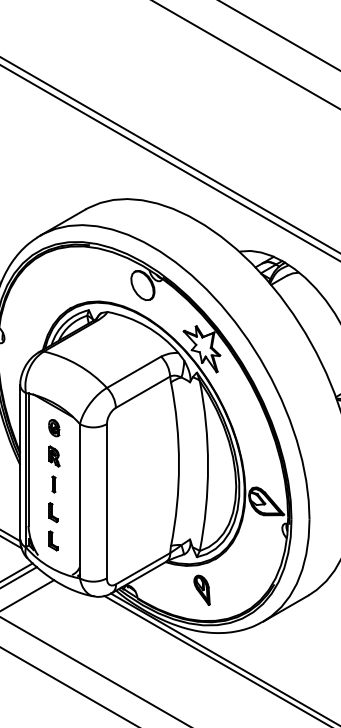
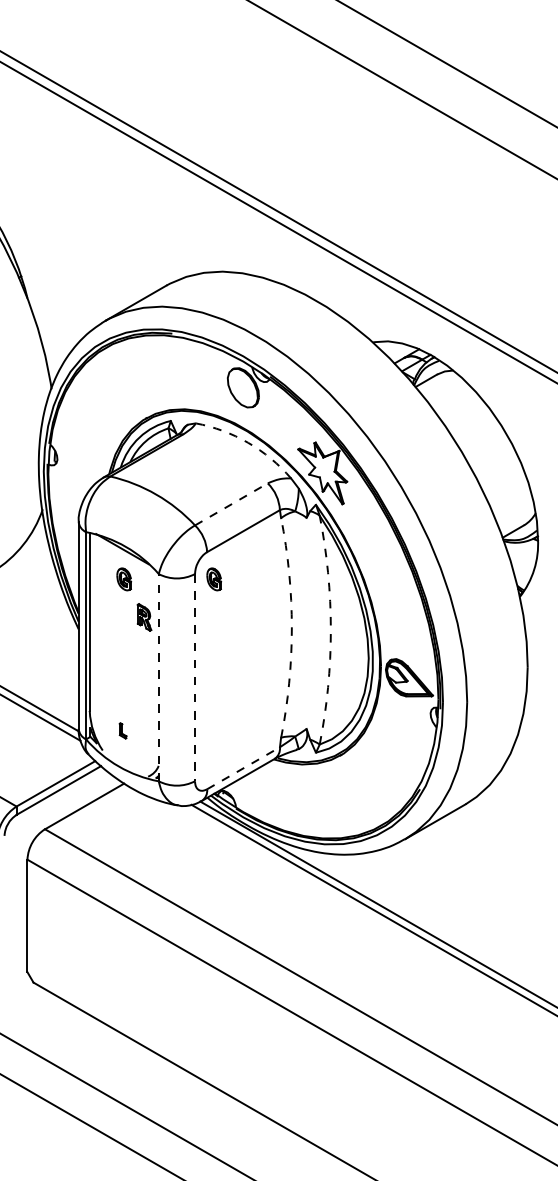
arc: (146, 326) -> (248, 442), solid -> dashed
line: (134, 372) -> (231, 504), solid -> dashed
part: (121, 428) -> (214, 579), added
part: (54, 456) -> (144, 617), moved
arc: (178, 464) -> (291, 628), solid -> dashed
arc: (207, 466) -> (330, 630), solid -> dashed
part: (53, 484) -> (123, 654), removed
line: (79, 501) -> (158, 677), solid -> dashed
line: (107, 501) -> (195, 677), solid -> dashed
part: (52, 512) -> (122, 692), removed
part: (52, 540) -> (122, 730), size x0.6
line: (143, 568) -> (244, 768), solid -> dashed
part: (201, 589) -> (322, 796), removed

